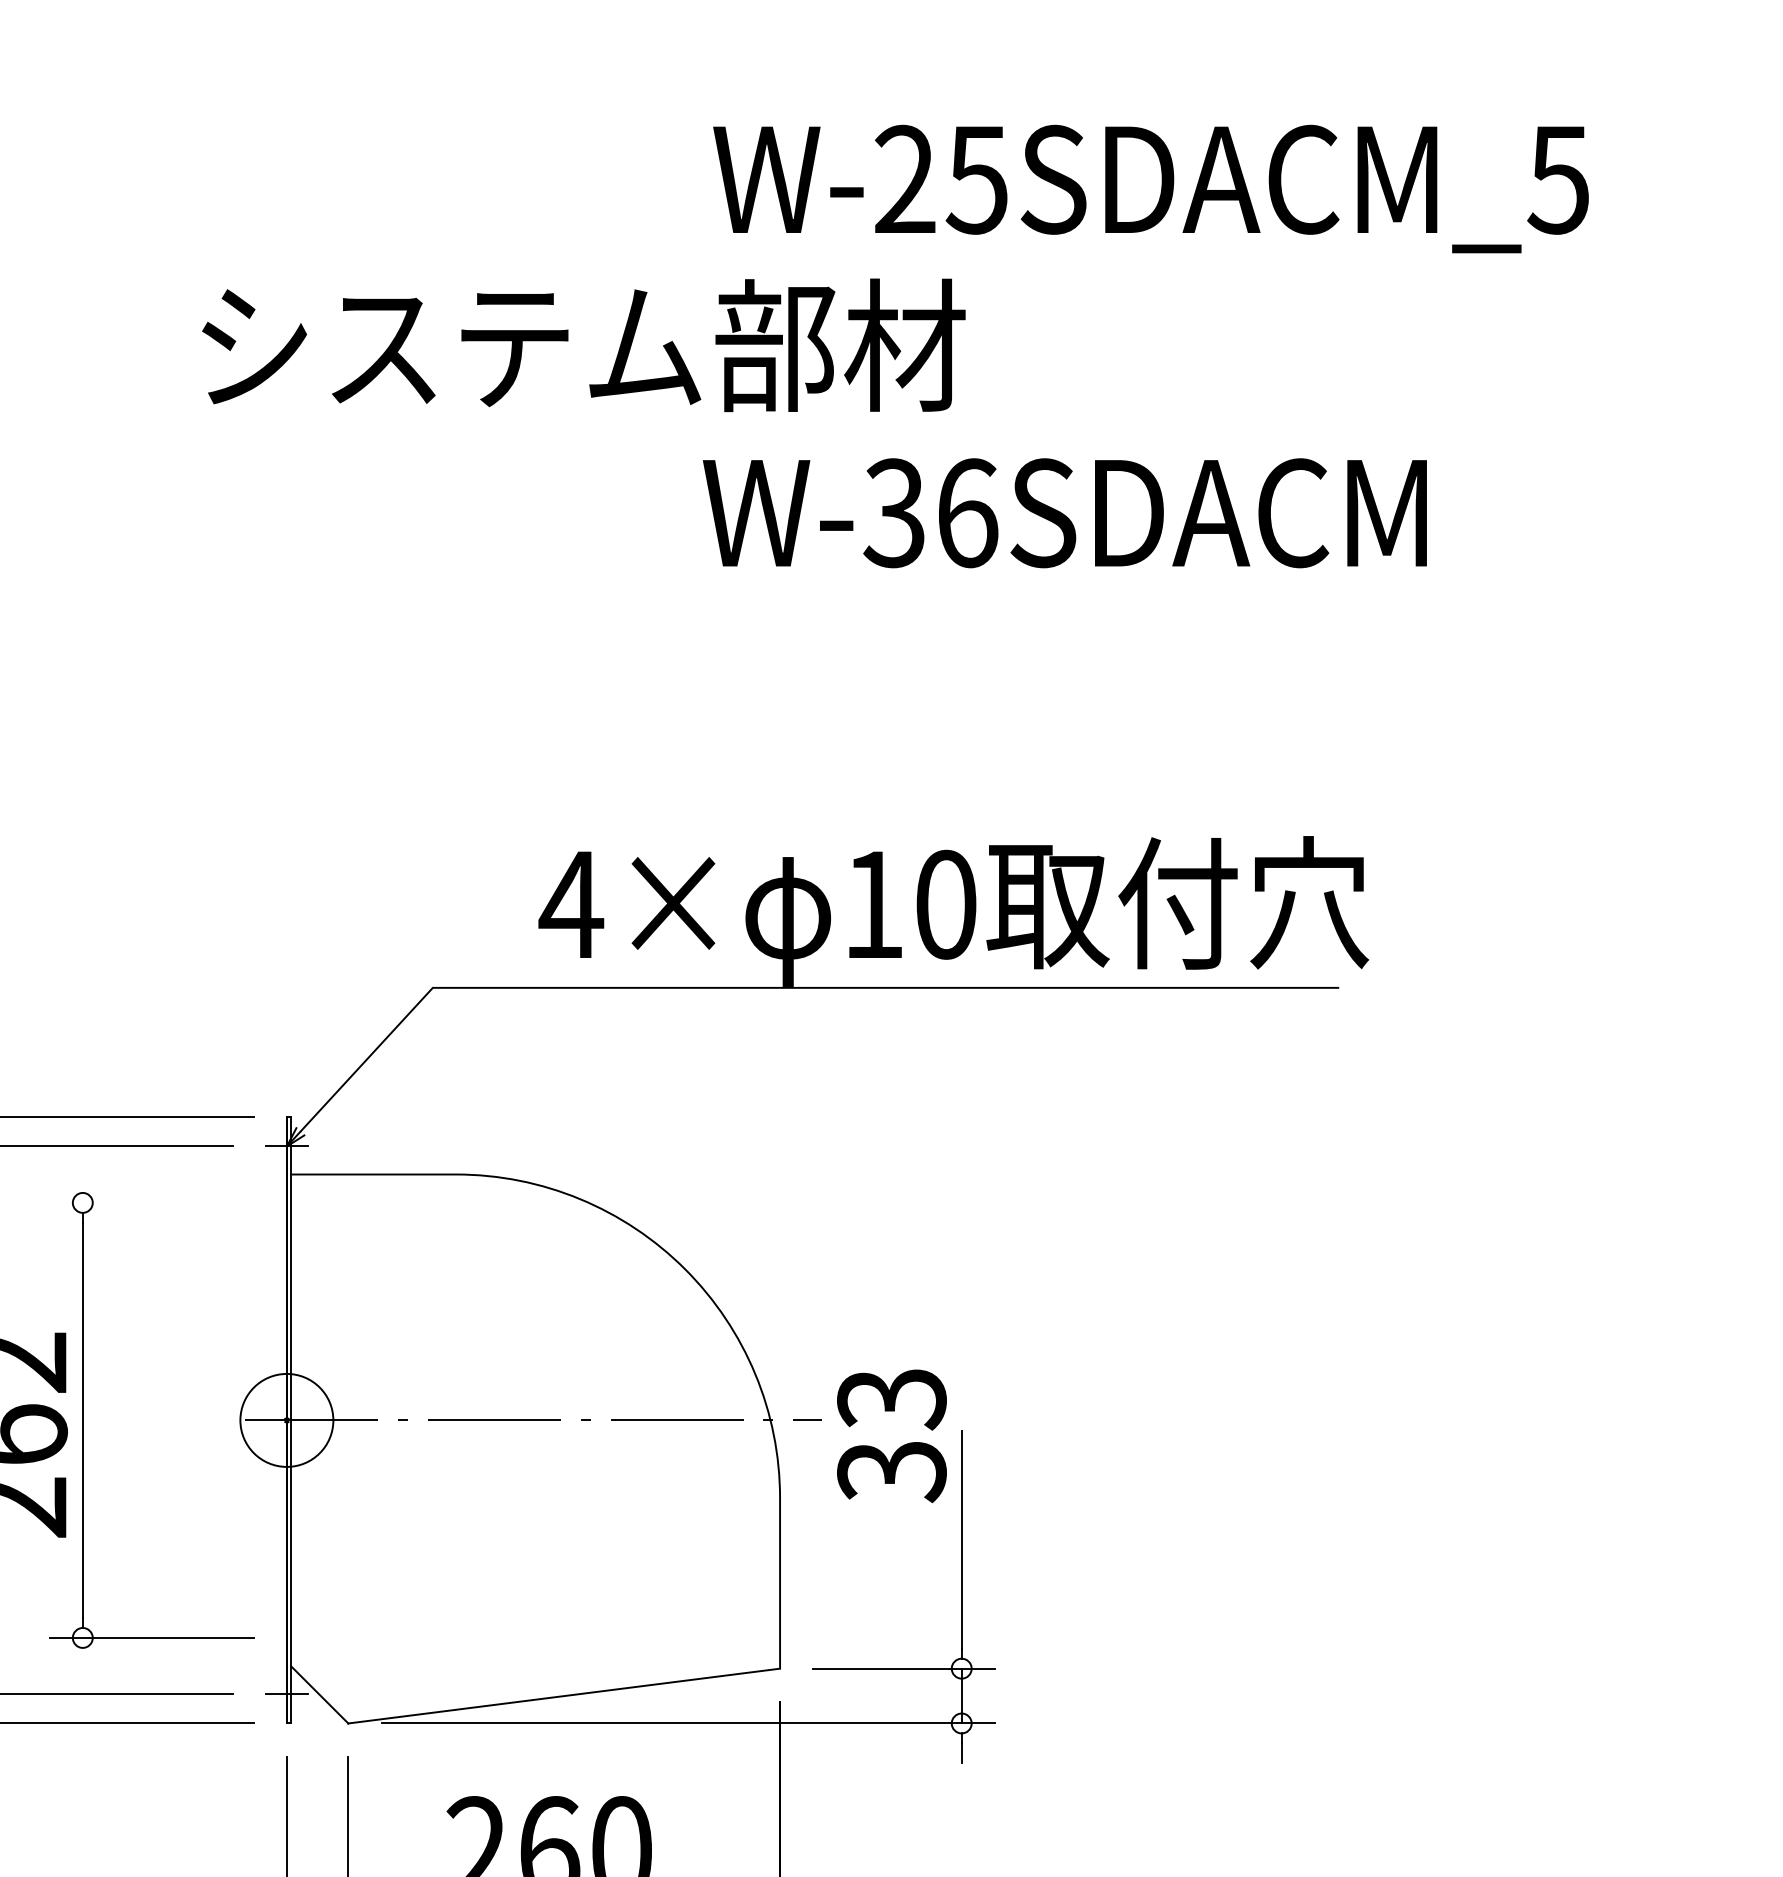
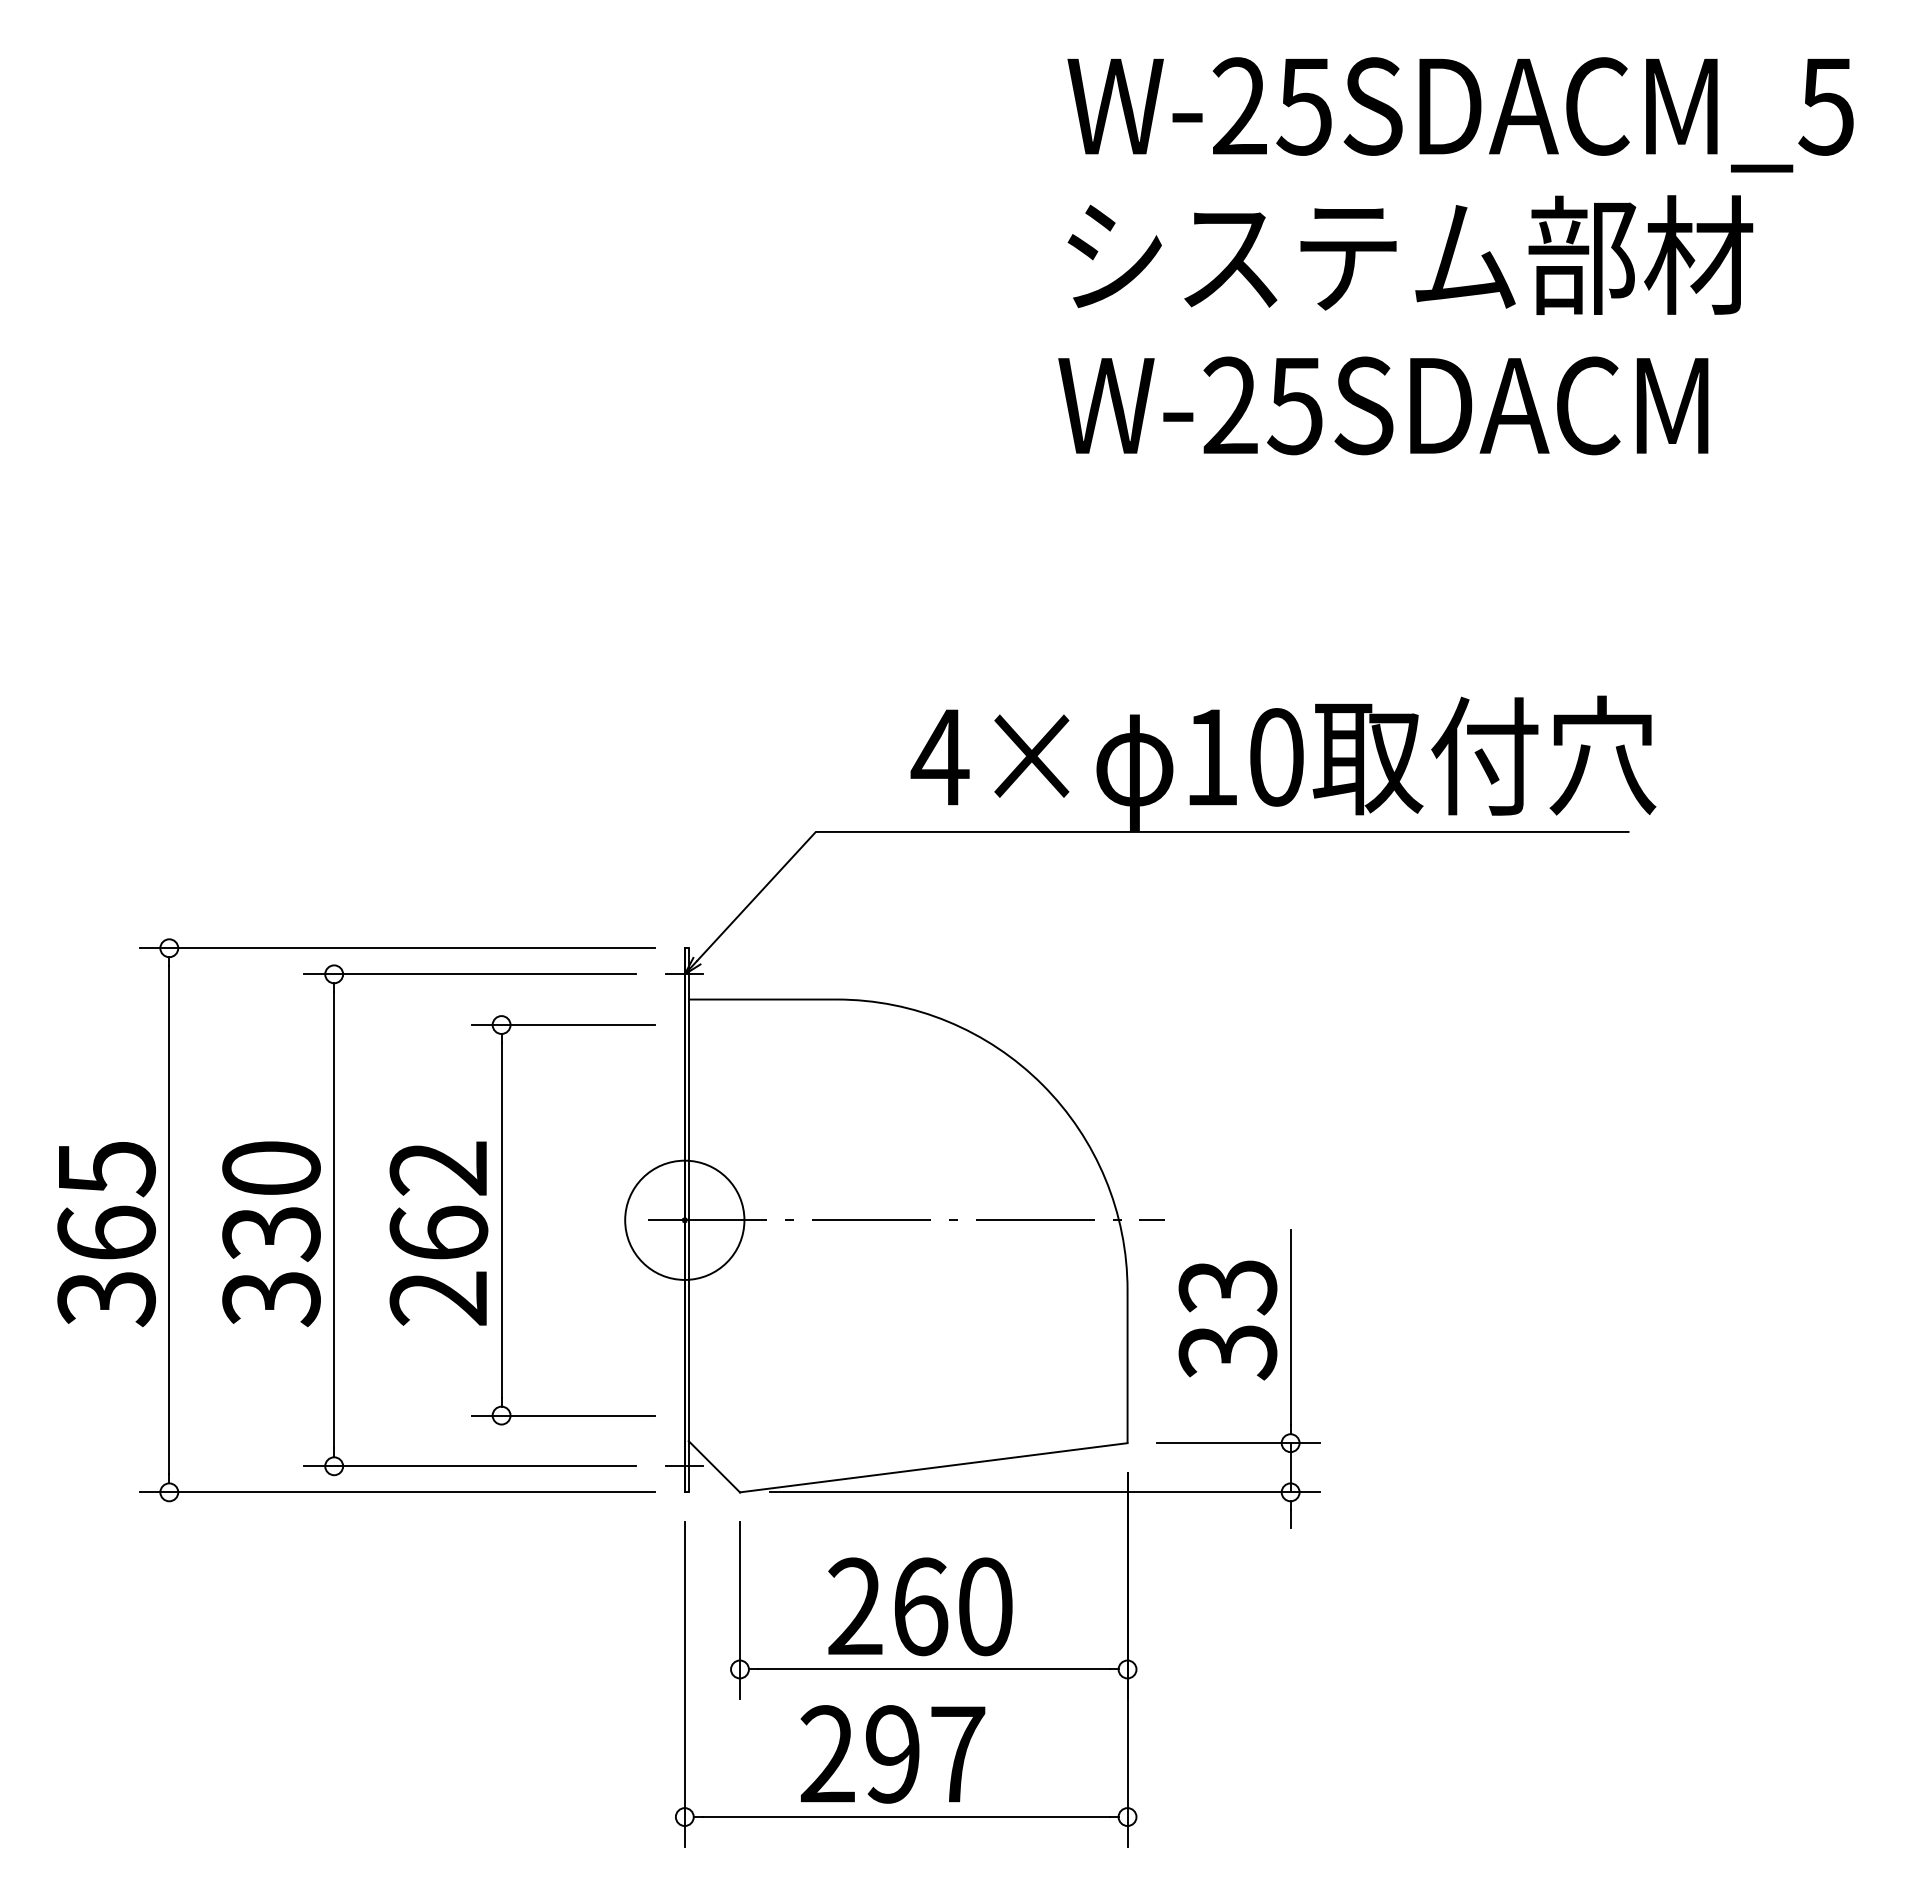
text: (583, 344) -> (1410, 254), moved
text: (930, 512) -> (1262, 405), W-36SDACM -> W-25SDACM
line: (151, 1203) -> (563, 1025), added
circle: (286, 1419) -> (684, 1219), size x1.43
text: (891, 1436) -> (1227, 1320), moved

